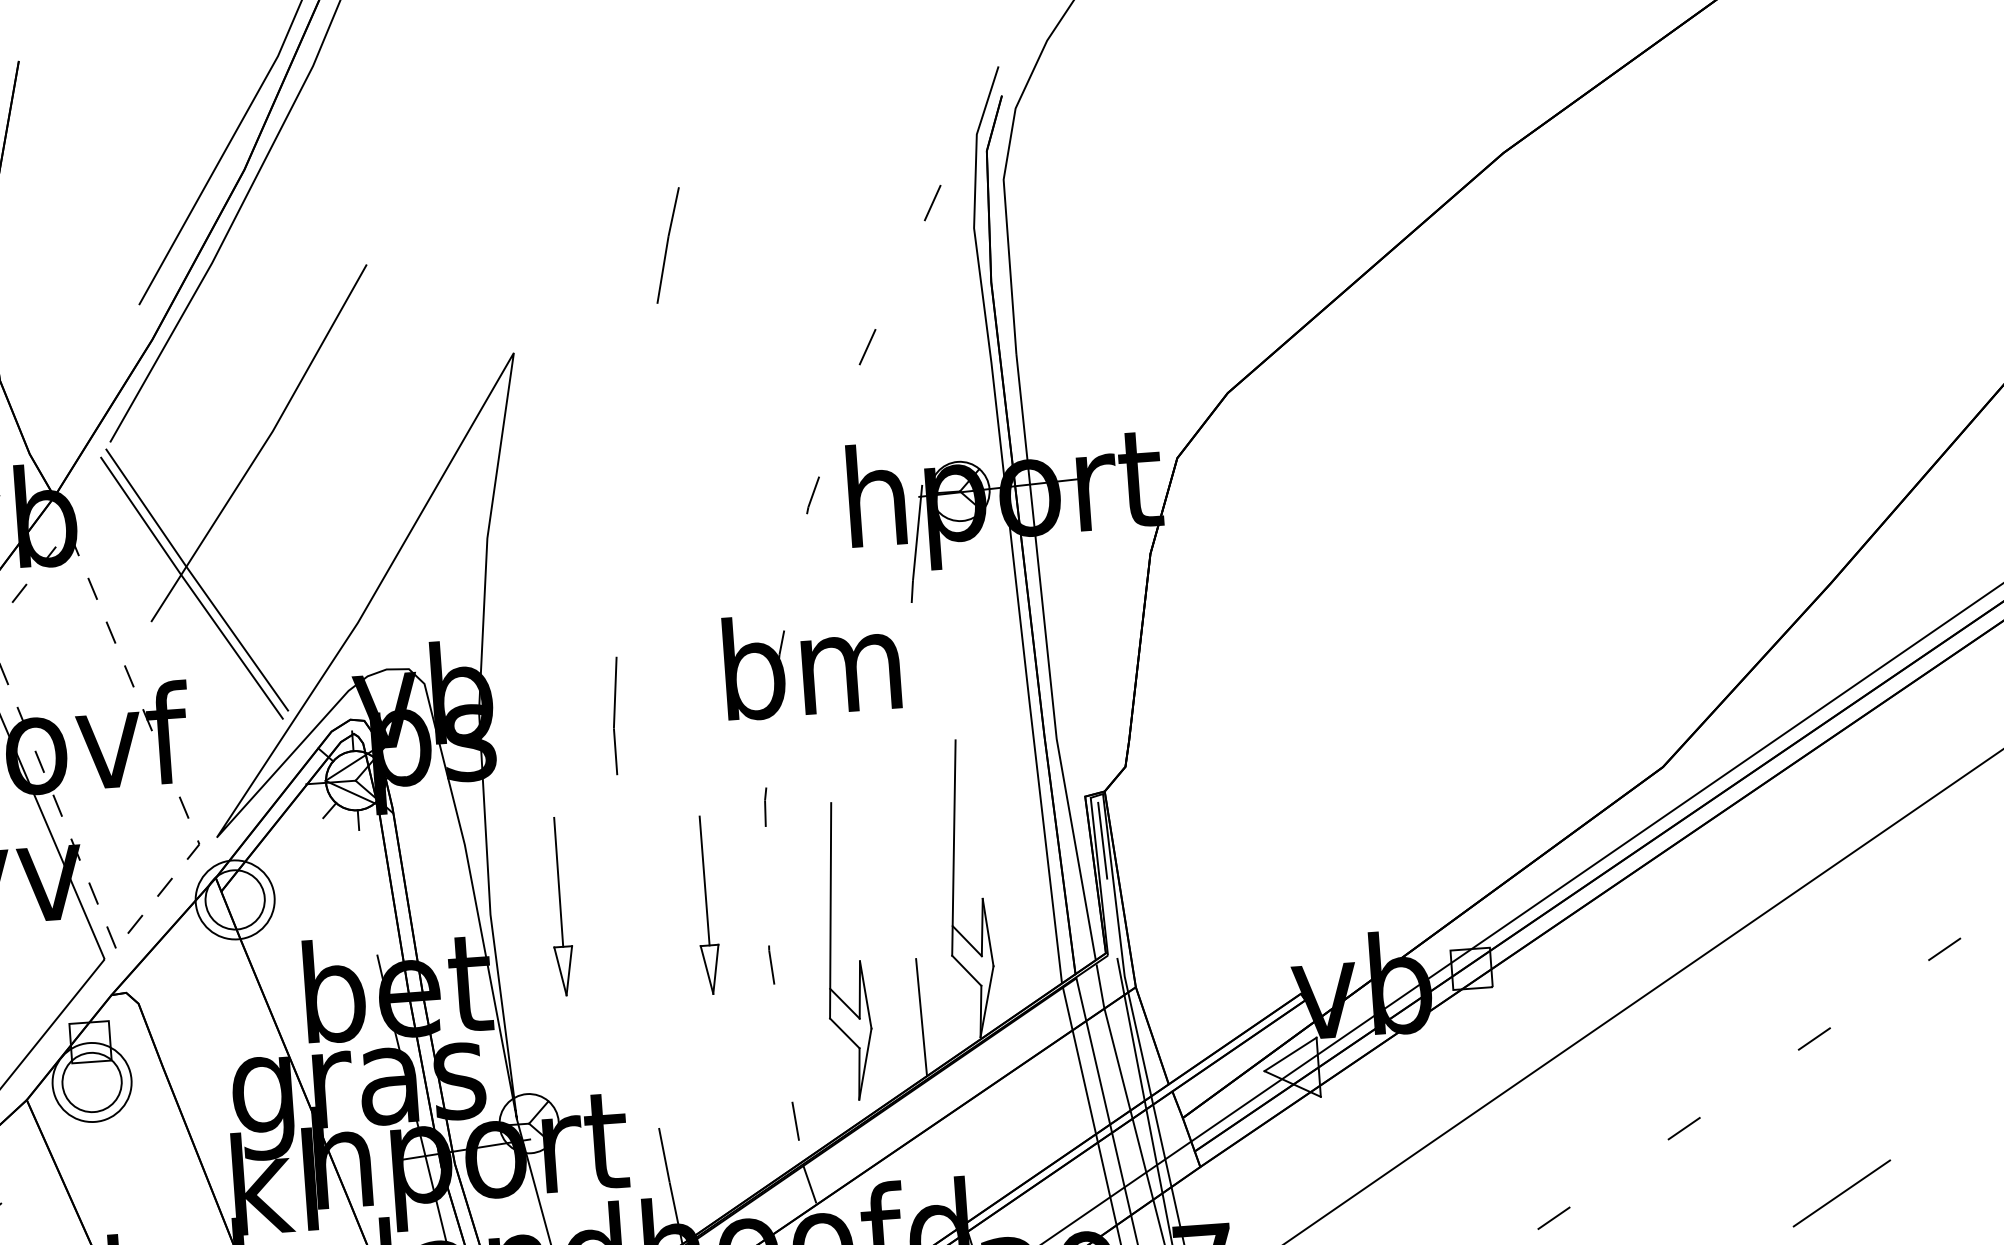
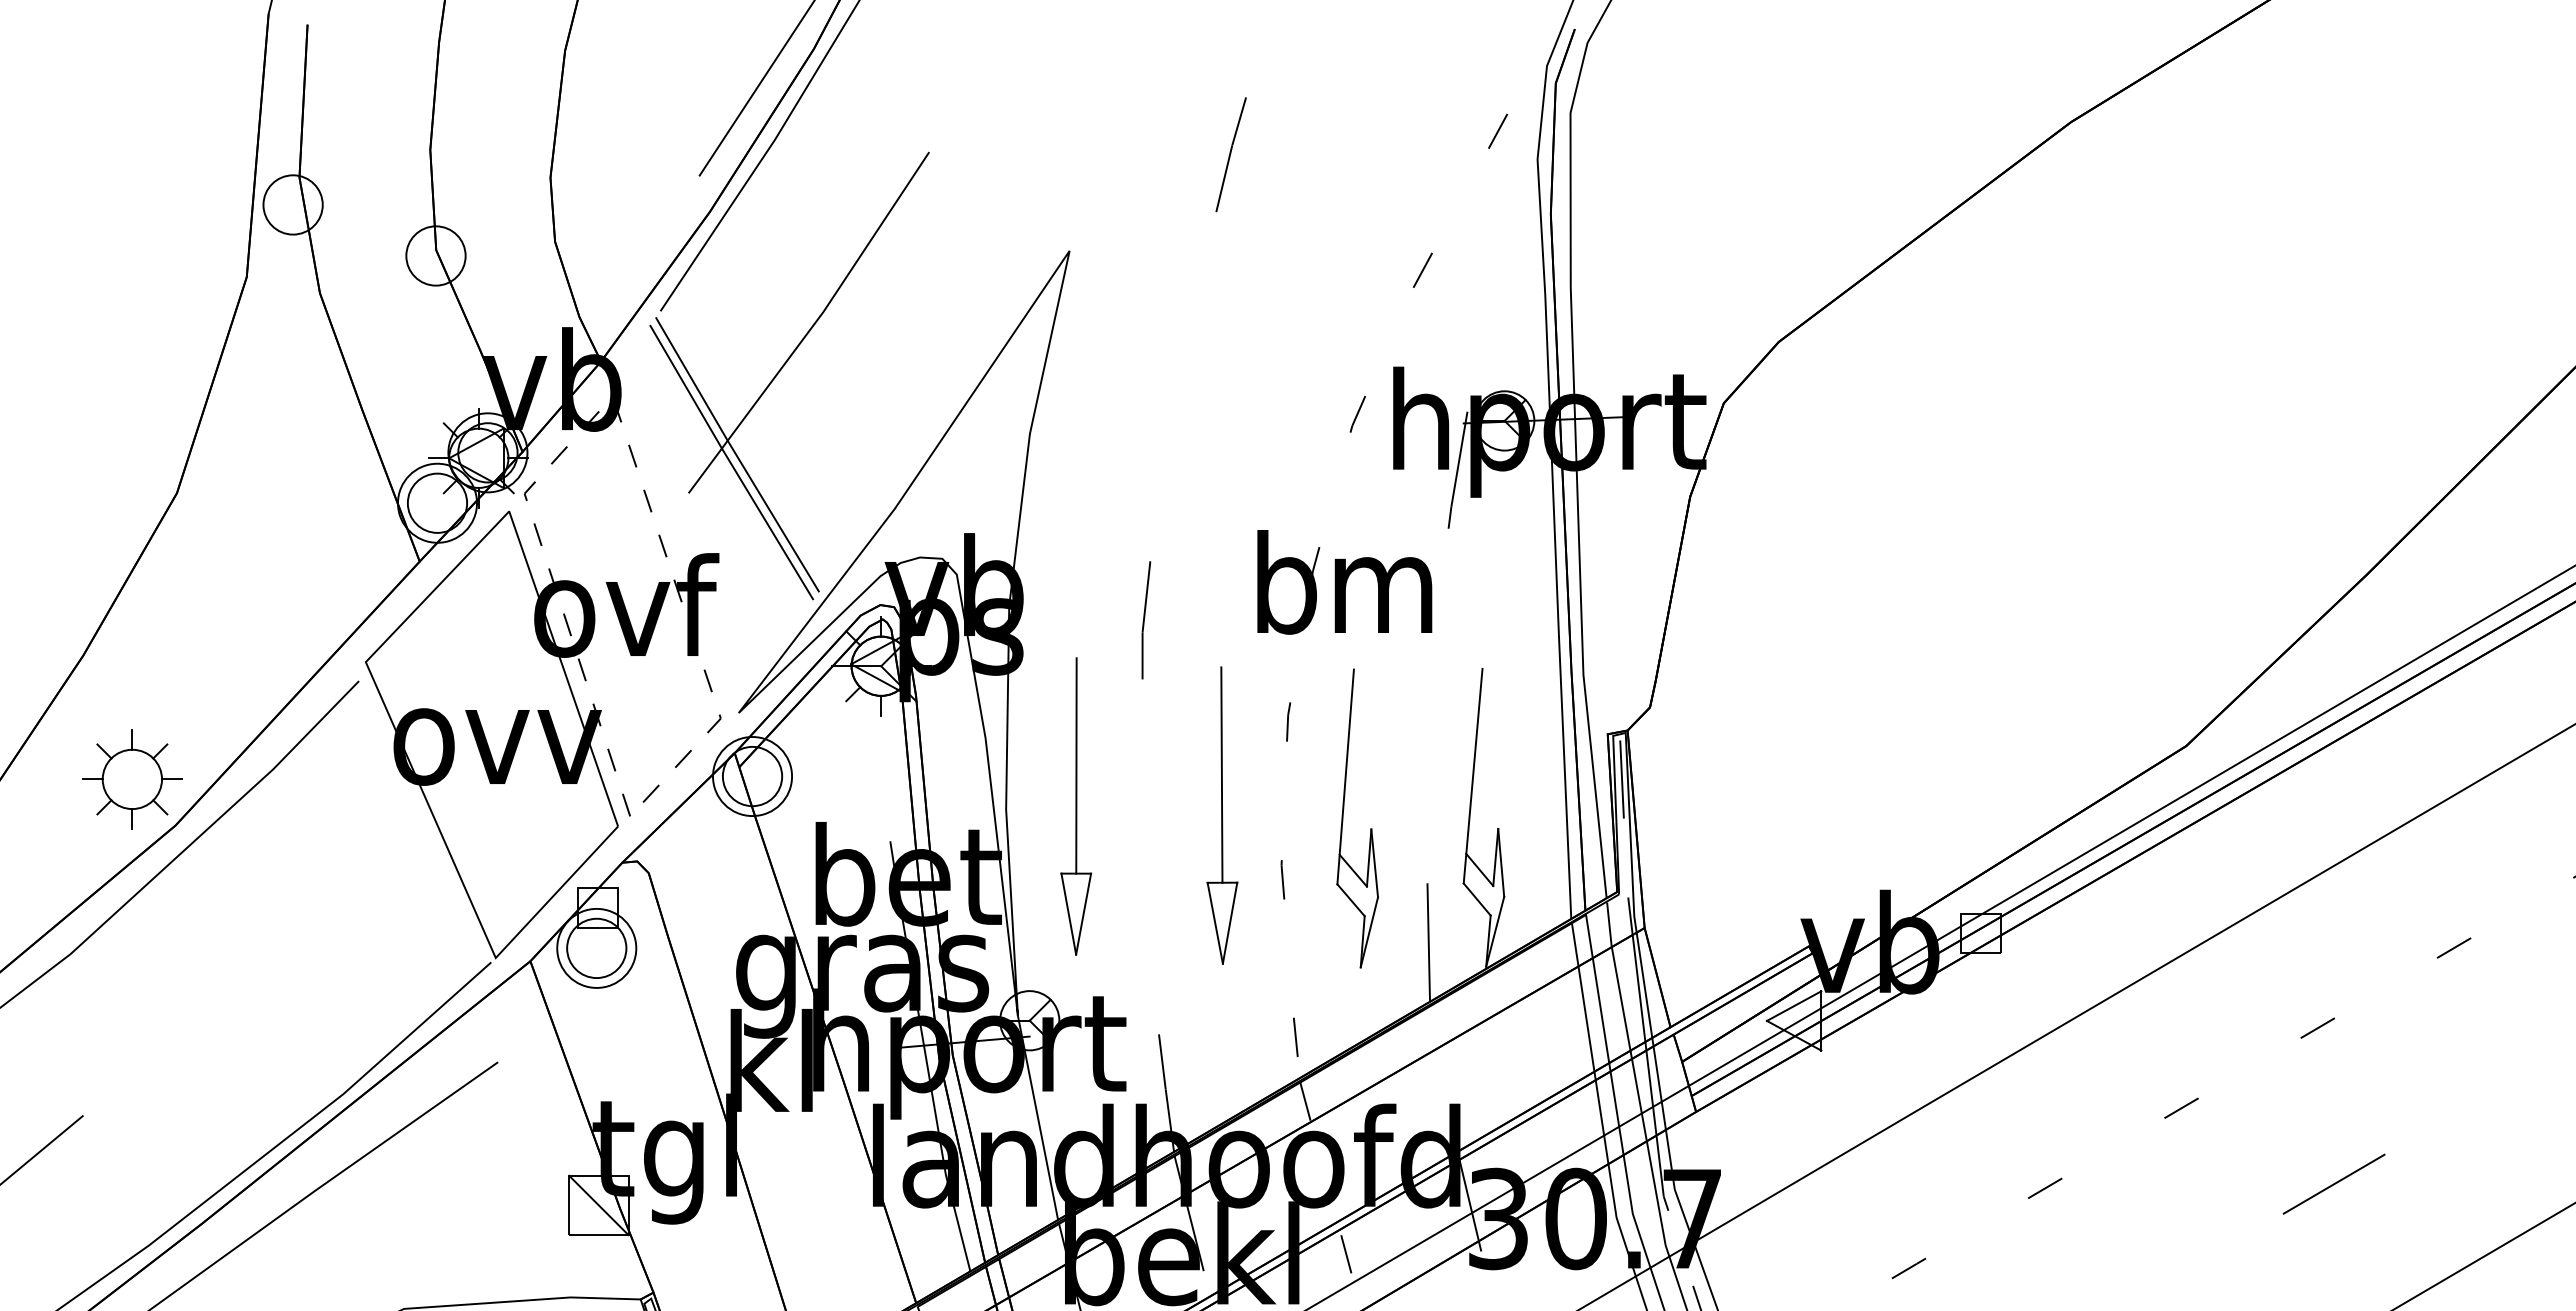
part: (706, 905) -> (1222, 815), size x1.67
part: (560, 906) -> (1076, 806), size x1.67
part: (831, 952) -> (1343, 818), moved

